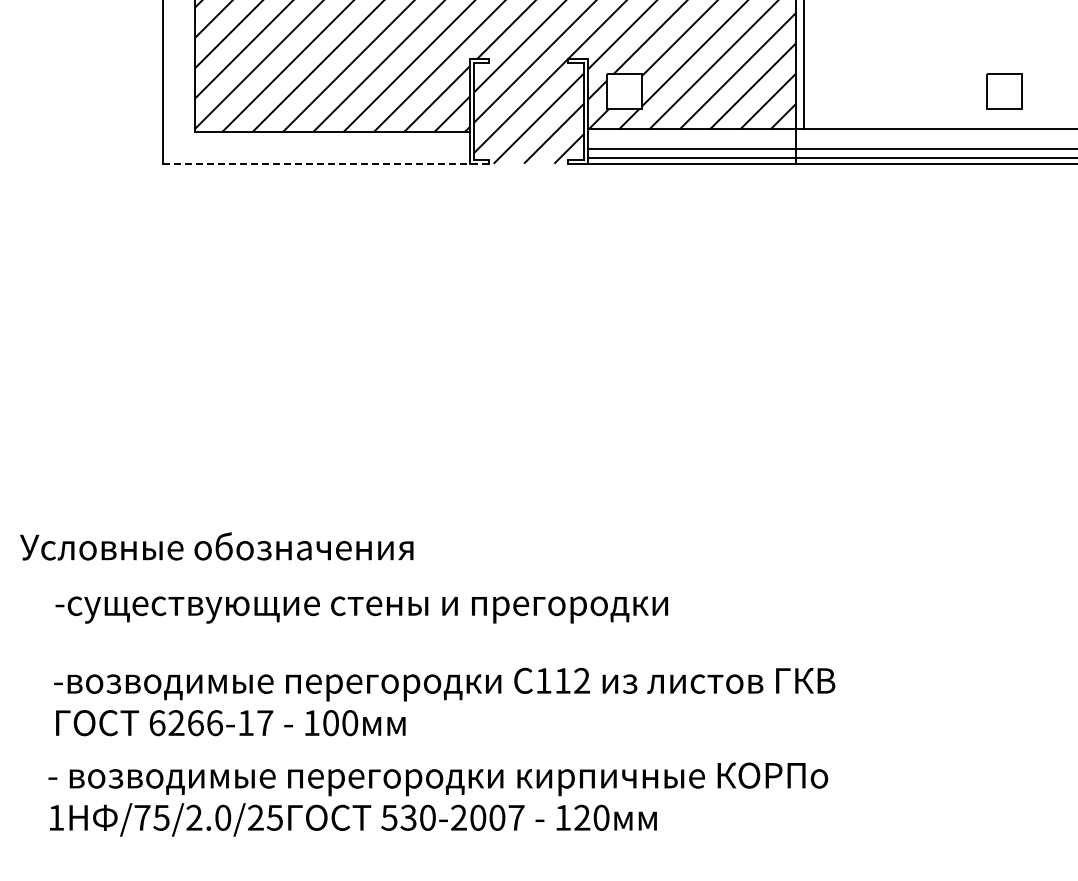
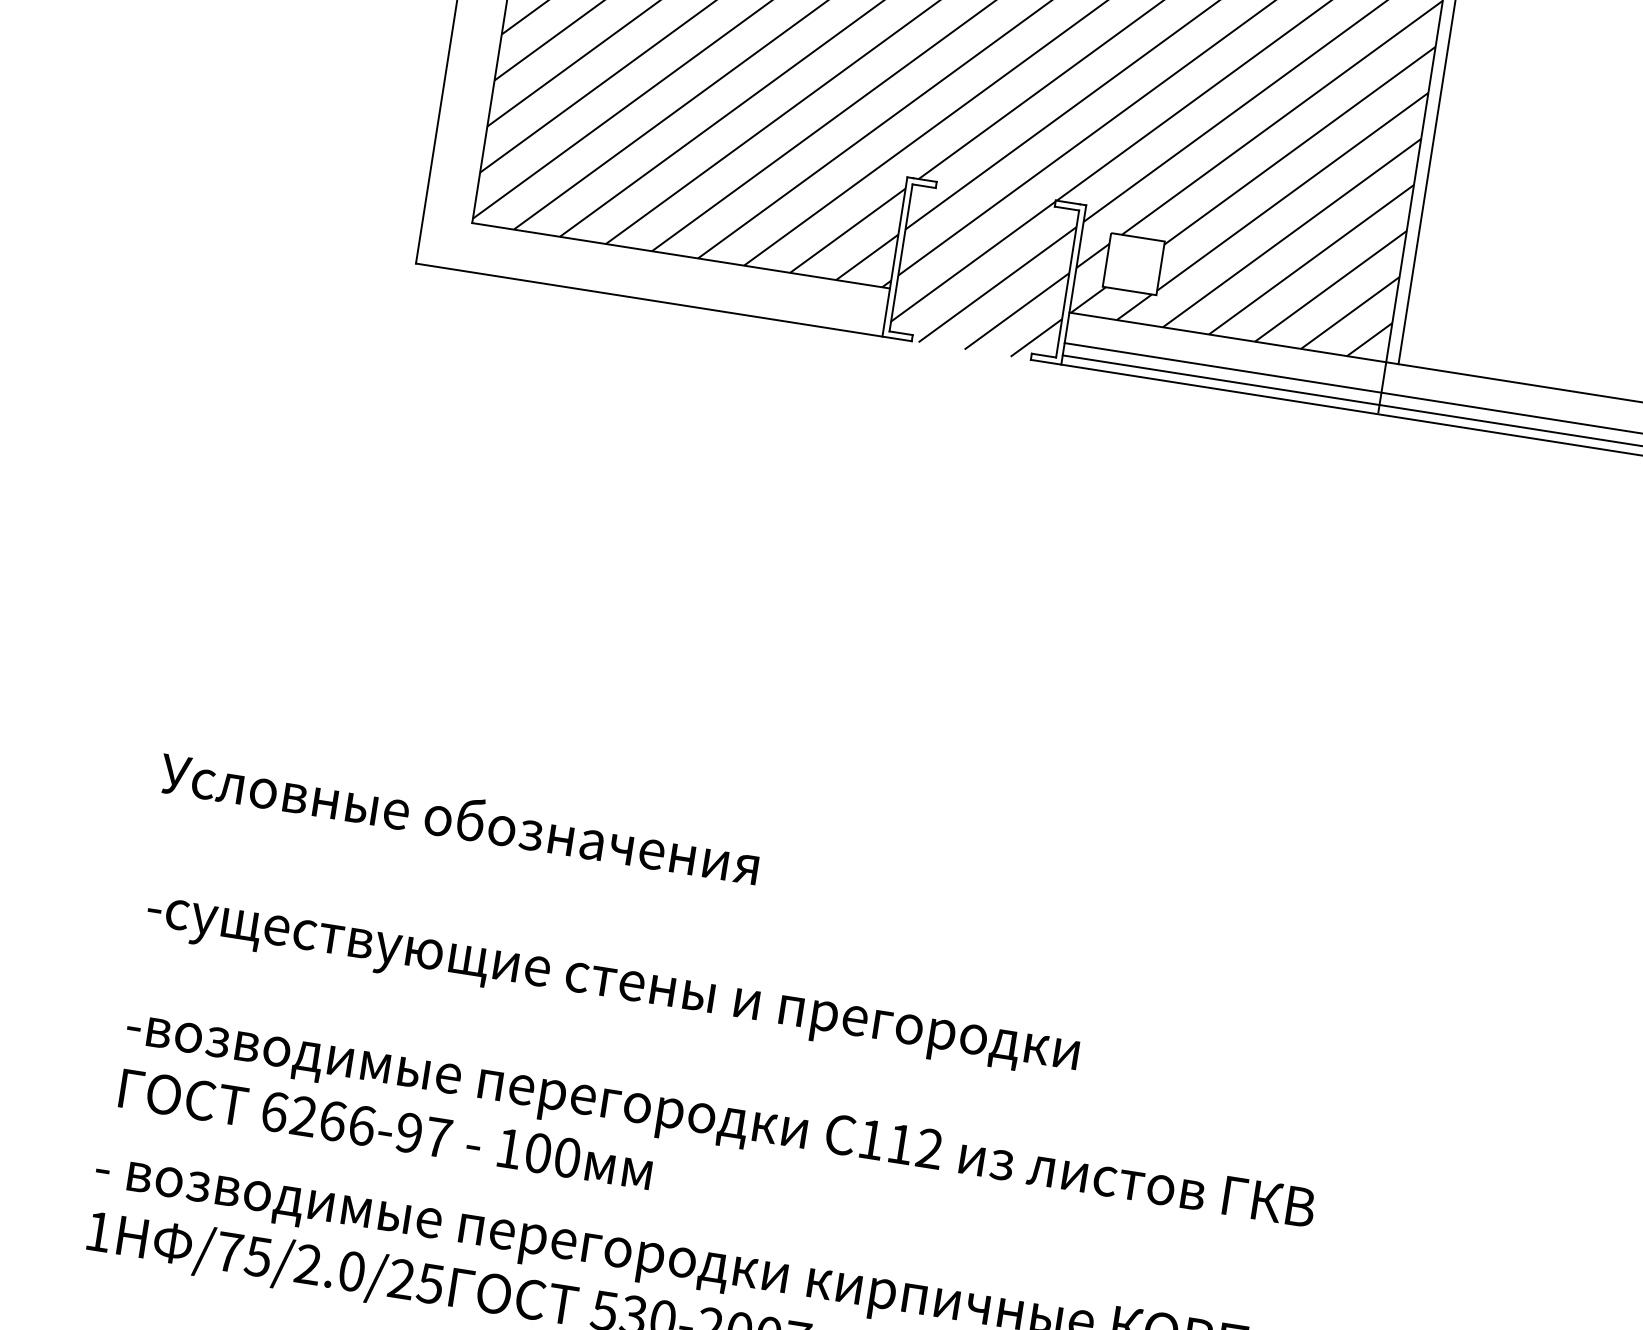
line: (326, 163) -> (664, 302), dashed -> solid
text: (216, 546) -> (459, 817), moved
text: (245, 723) -> (408, 1133), 6266-17 -> 6266-97

